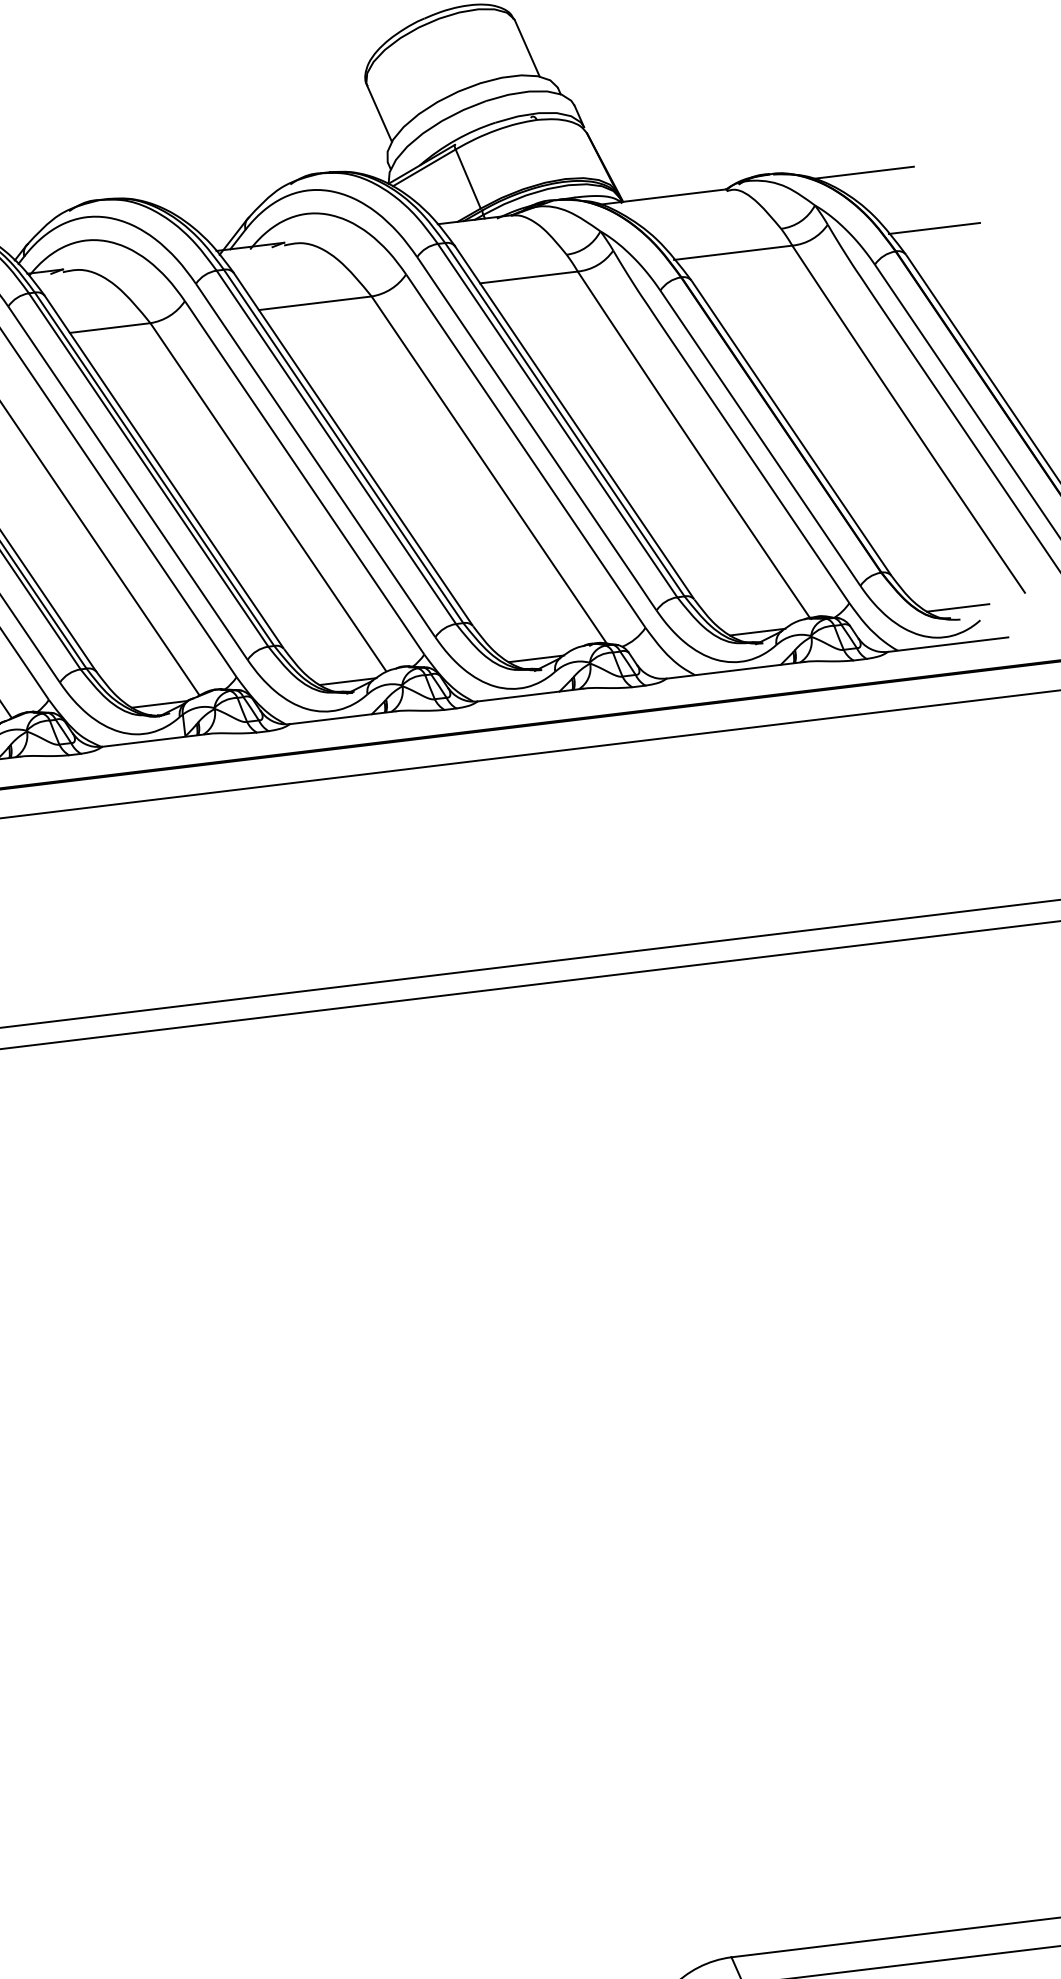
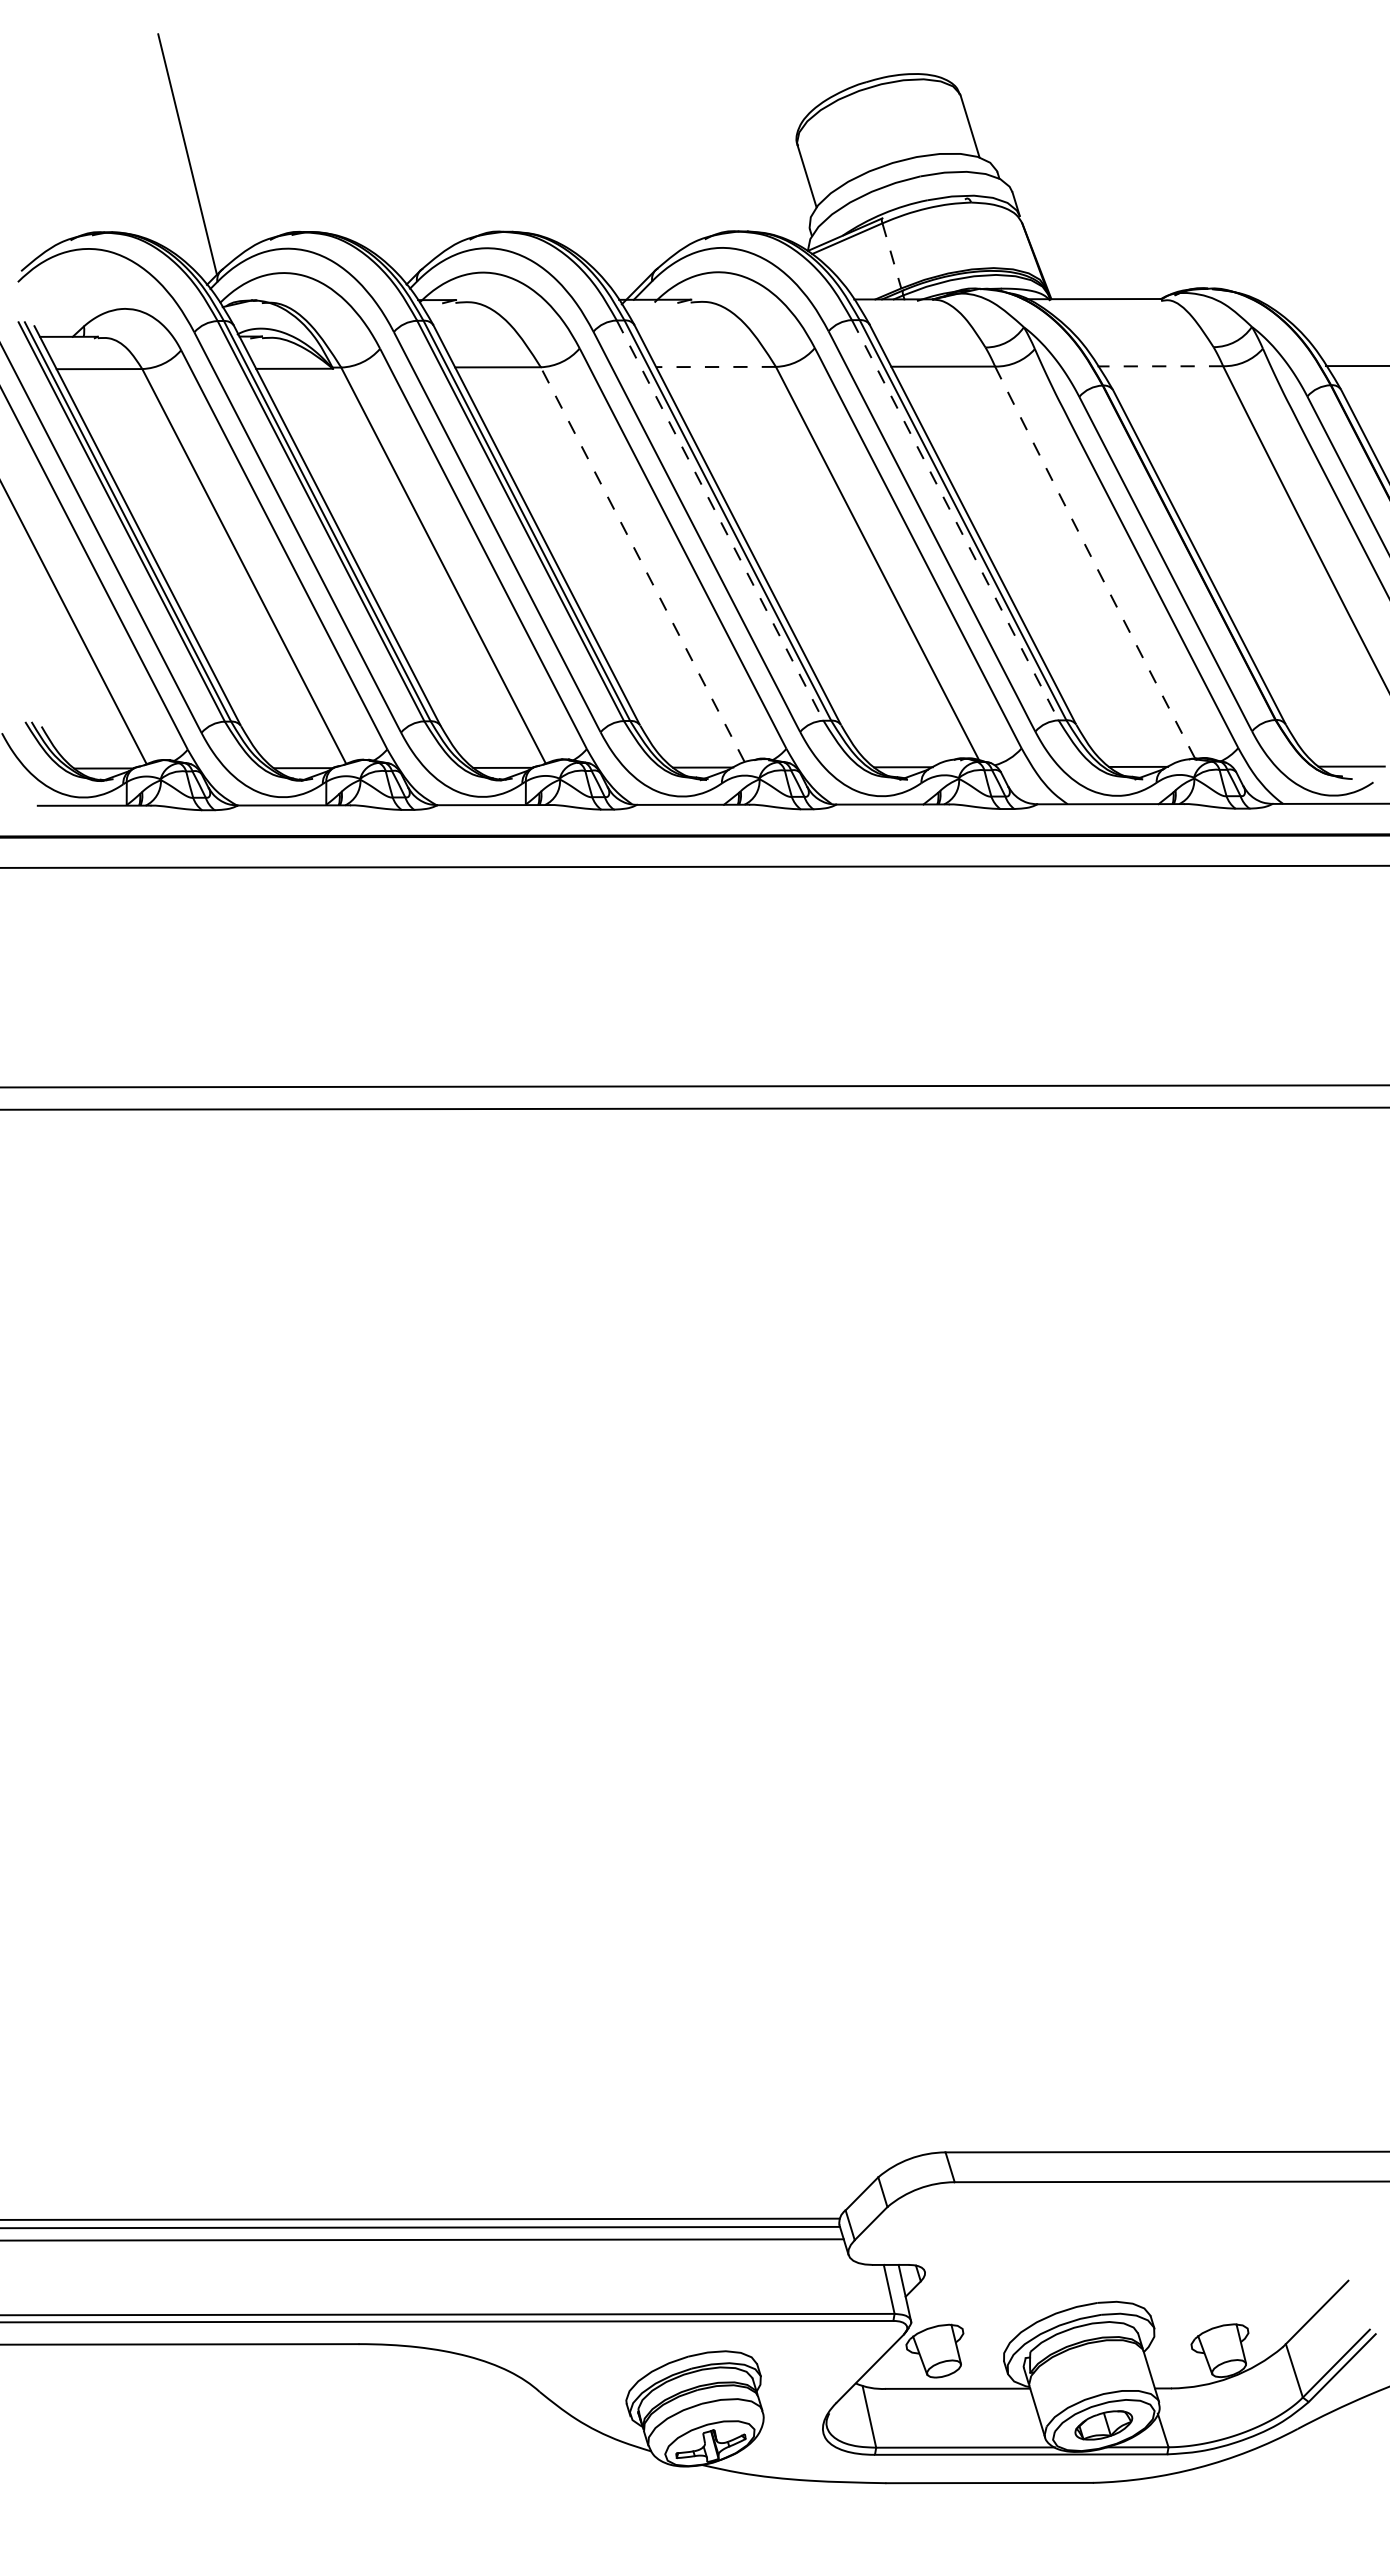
line: (863, 172) -> (1306, 298), removed
line: (467, 178) -> (891, 255), solid -> dashed
line: (733, 252) -> (1160, 366), solid -> dashed
line: (315, 303) -> (716, 367), solid -> dashed
line: (557, 420) -> (955, 520), solid -> dashed
arc: (693, 445) -> (1094, 563), solid -> dashed
line: (336, 448) -> (720, 521), solid -> dashed
line: (268, 496) -> (642, 563), solid -> dashed

